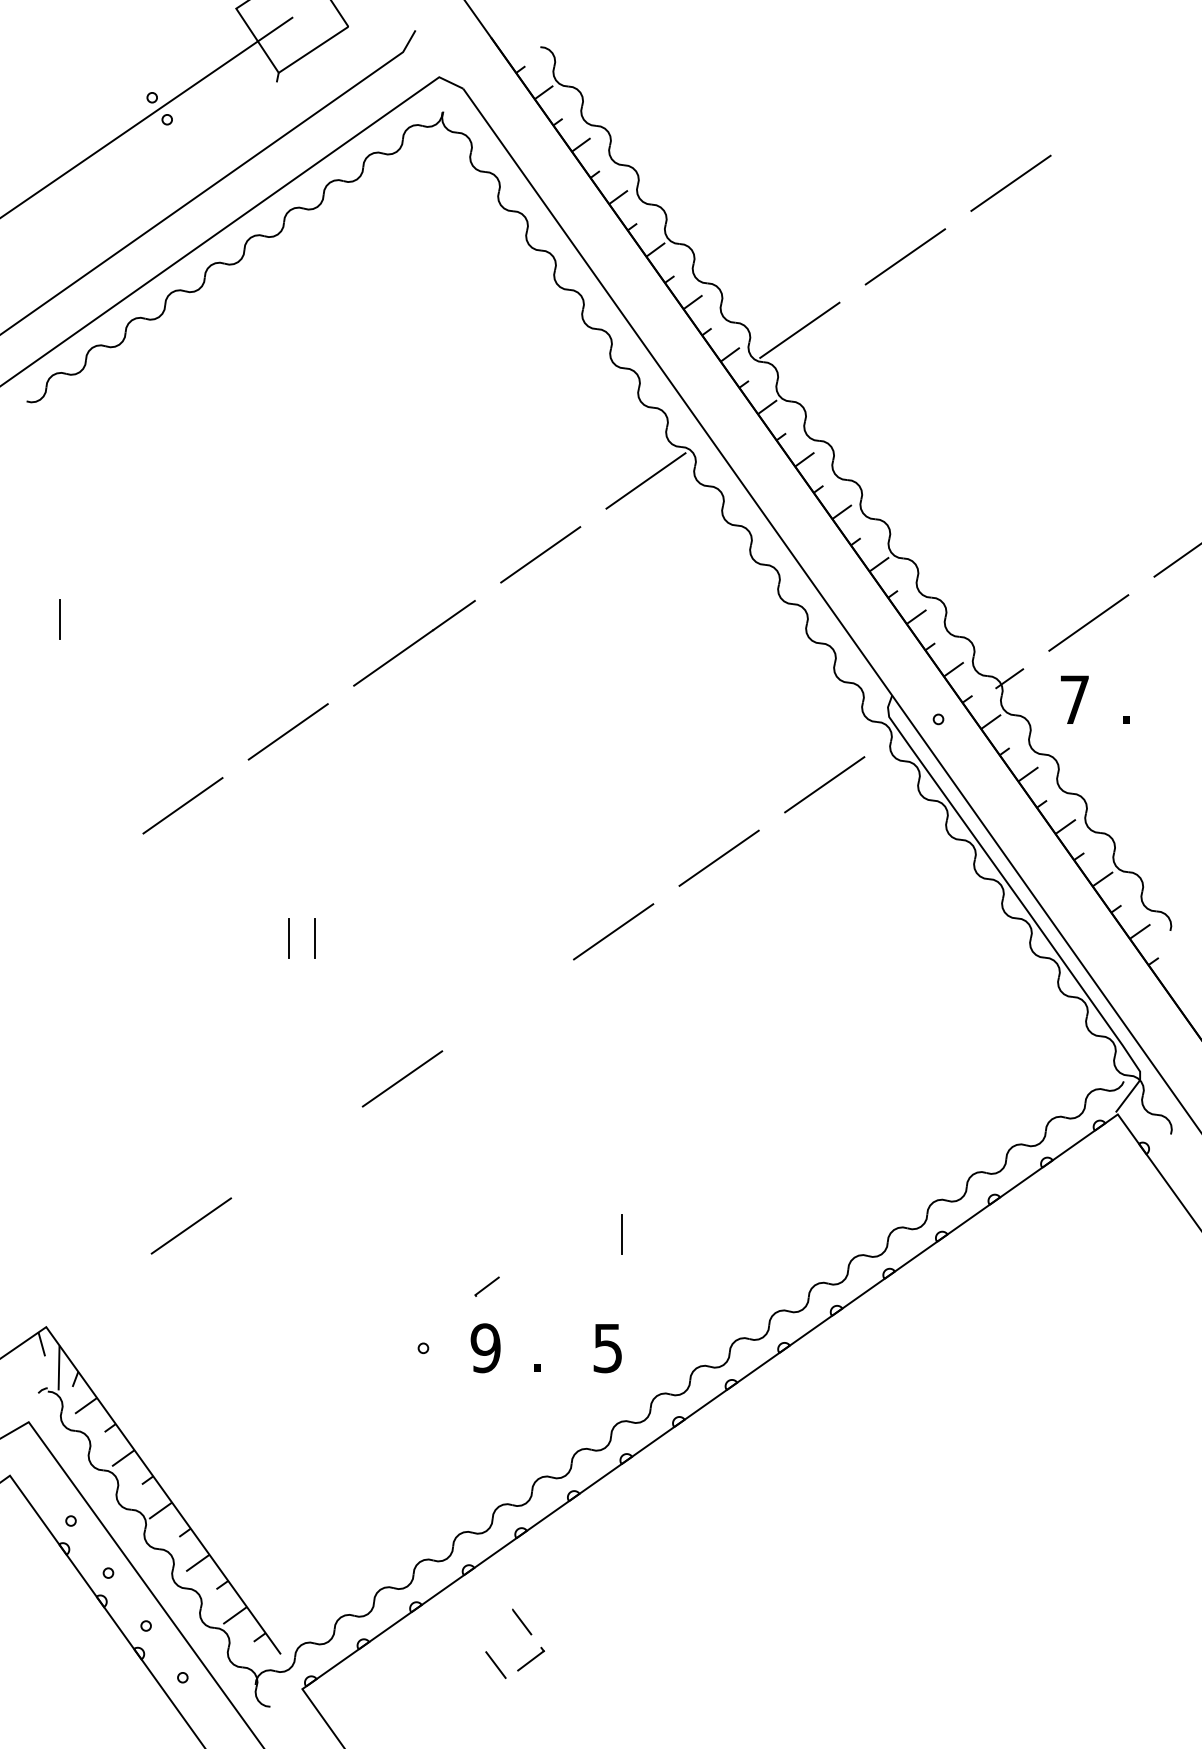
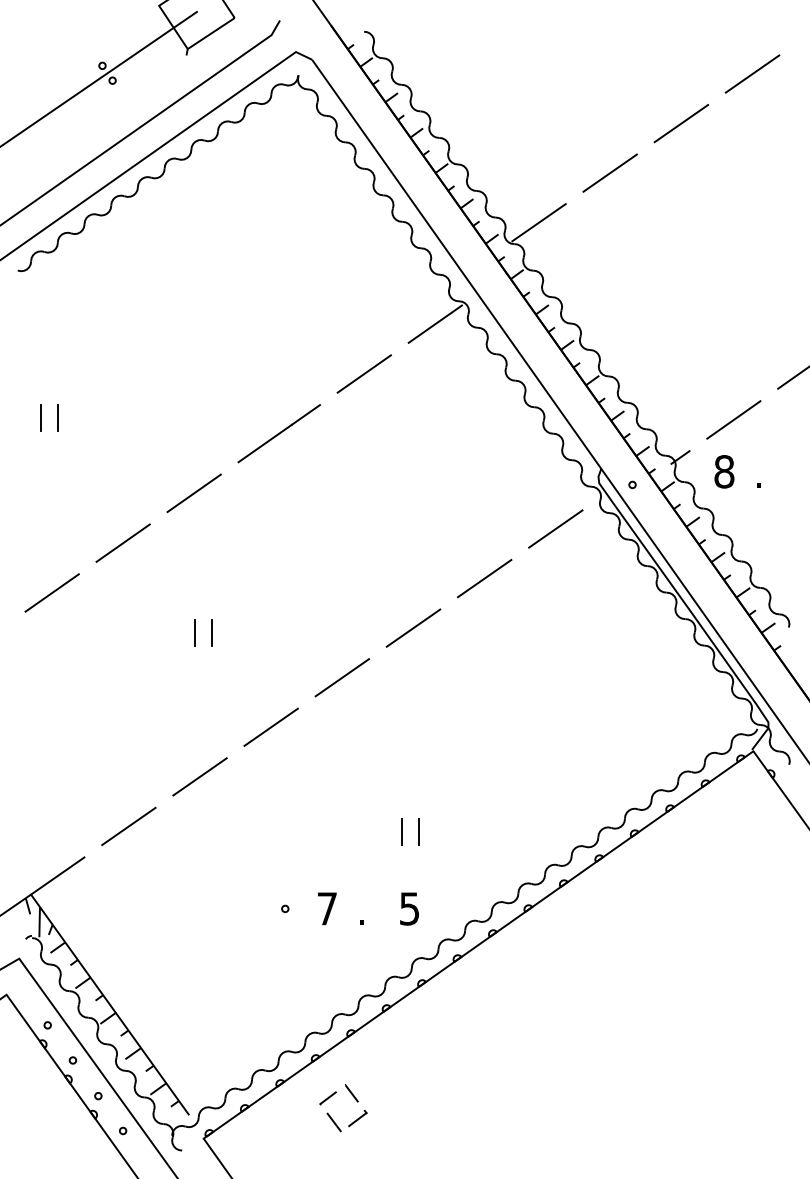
line: (1116, 109) -> (752, 73), added
line: (85, 619) -> (57, 417), added
text: (1074, 699) -> (724, 471), 7 -> 8
line: (76, 878) -> (51, 592), added
line: (508, 1005) -> (342, 677), added
line: (296, 1151) -> (199, 776), added
line: (595, 1234) -> (401, 832), added
line: (486, 1286) -> (327, 1098), moved
line: (85, 1298) -> (57, 875), added
text: (486, 1347) -> (327, 908), 9 -> 7

